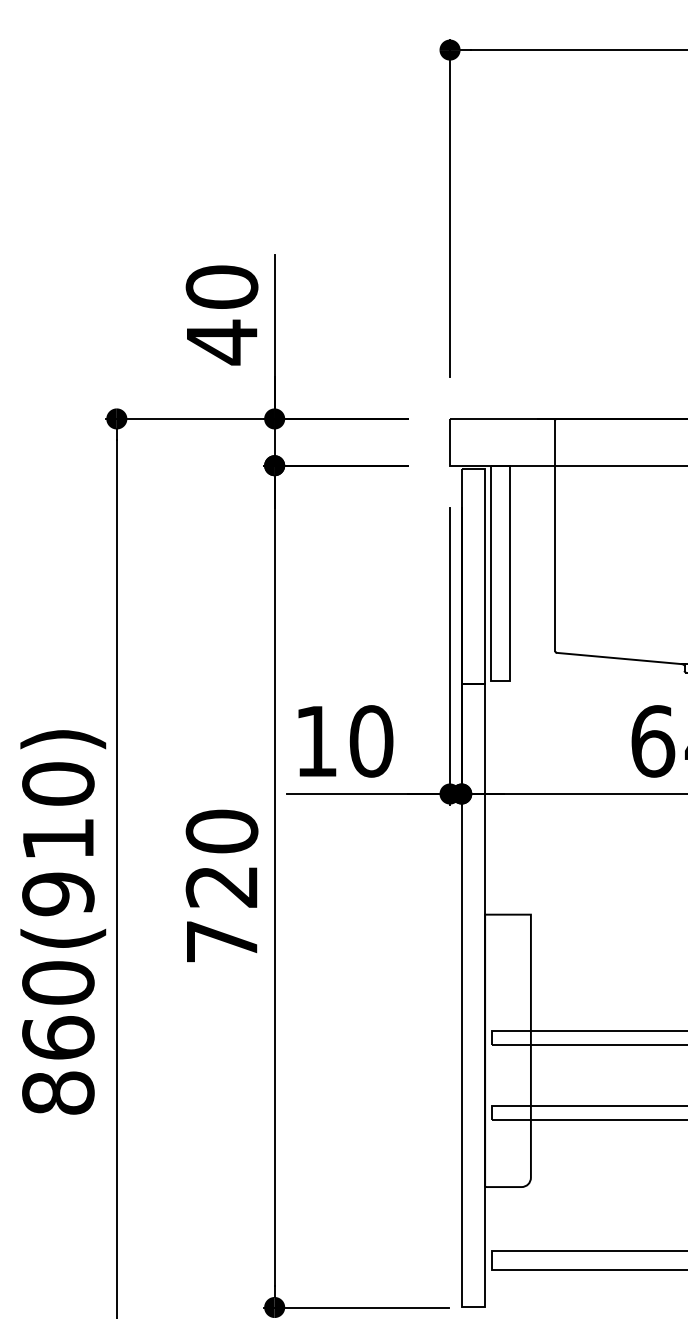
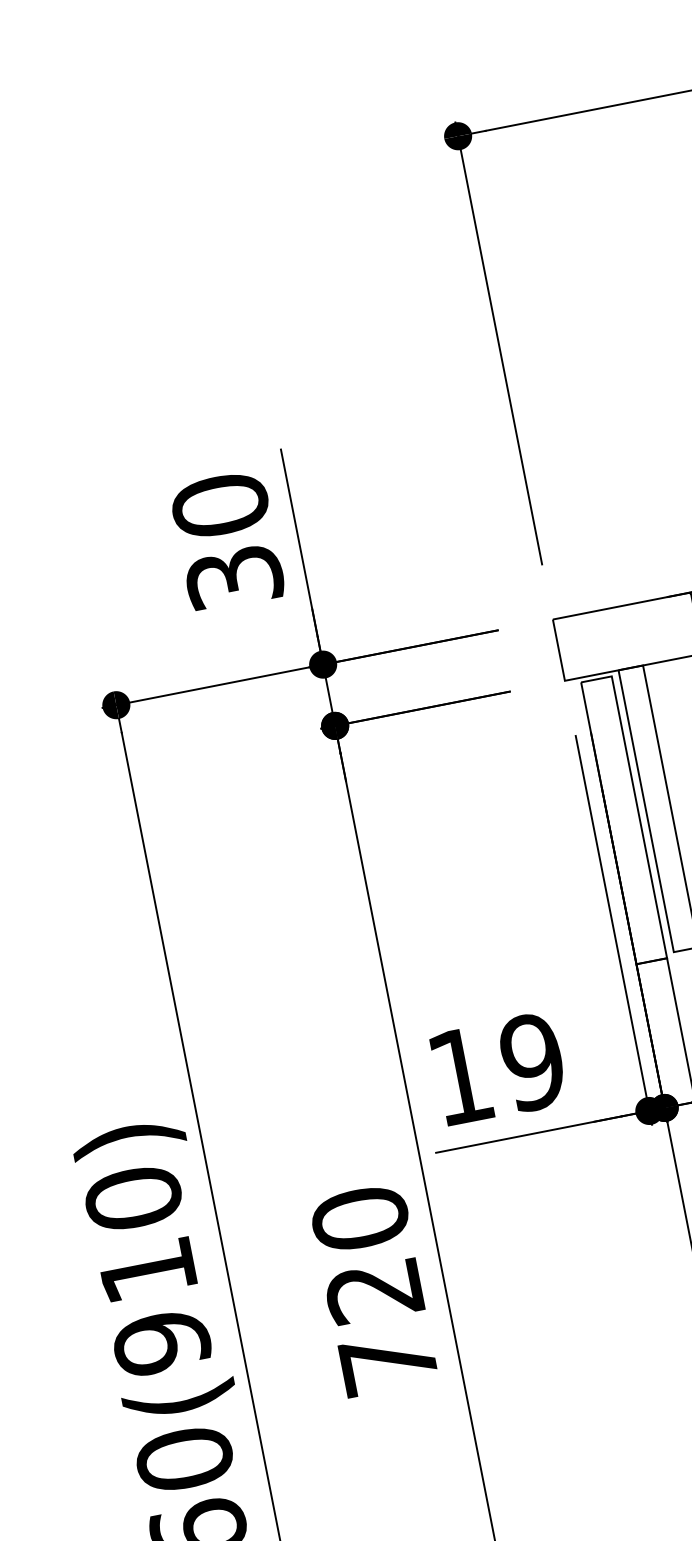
text: (221, 342) -> (233, 578), 40 -> 30
text: (371, 741) -> (532, 1062), 10 -> 19

